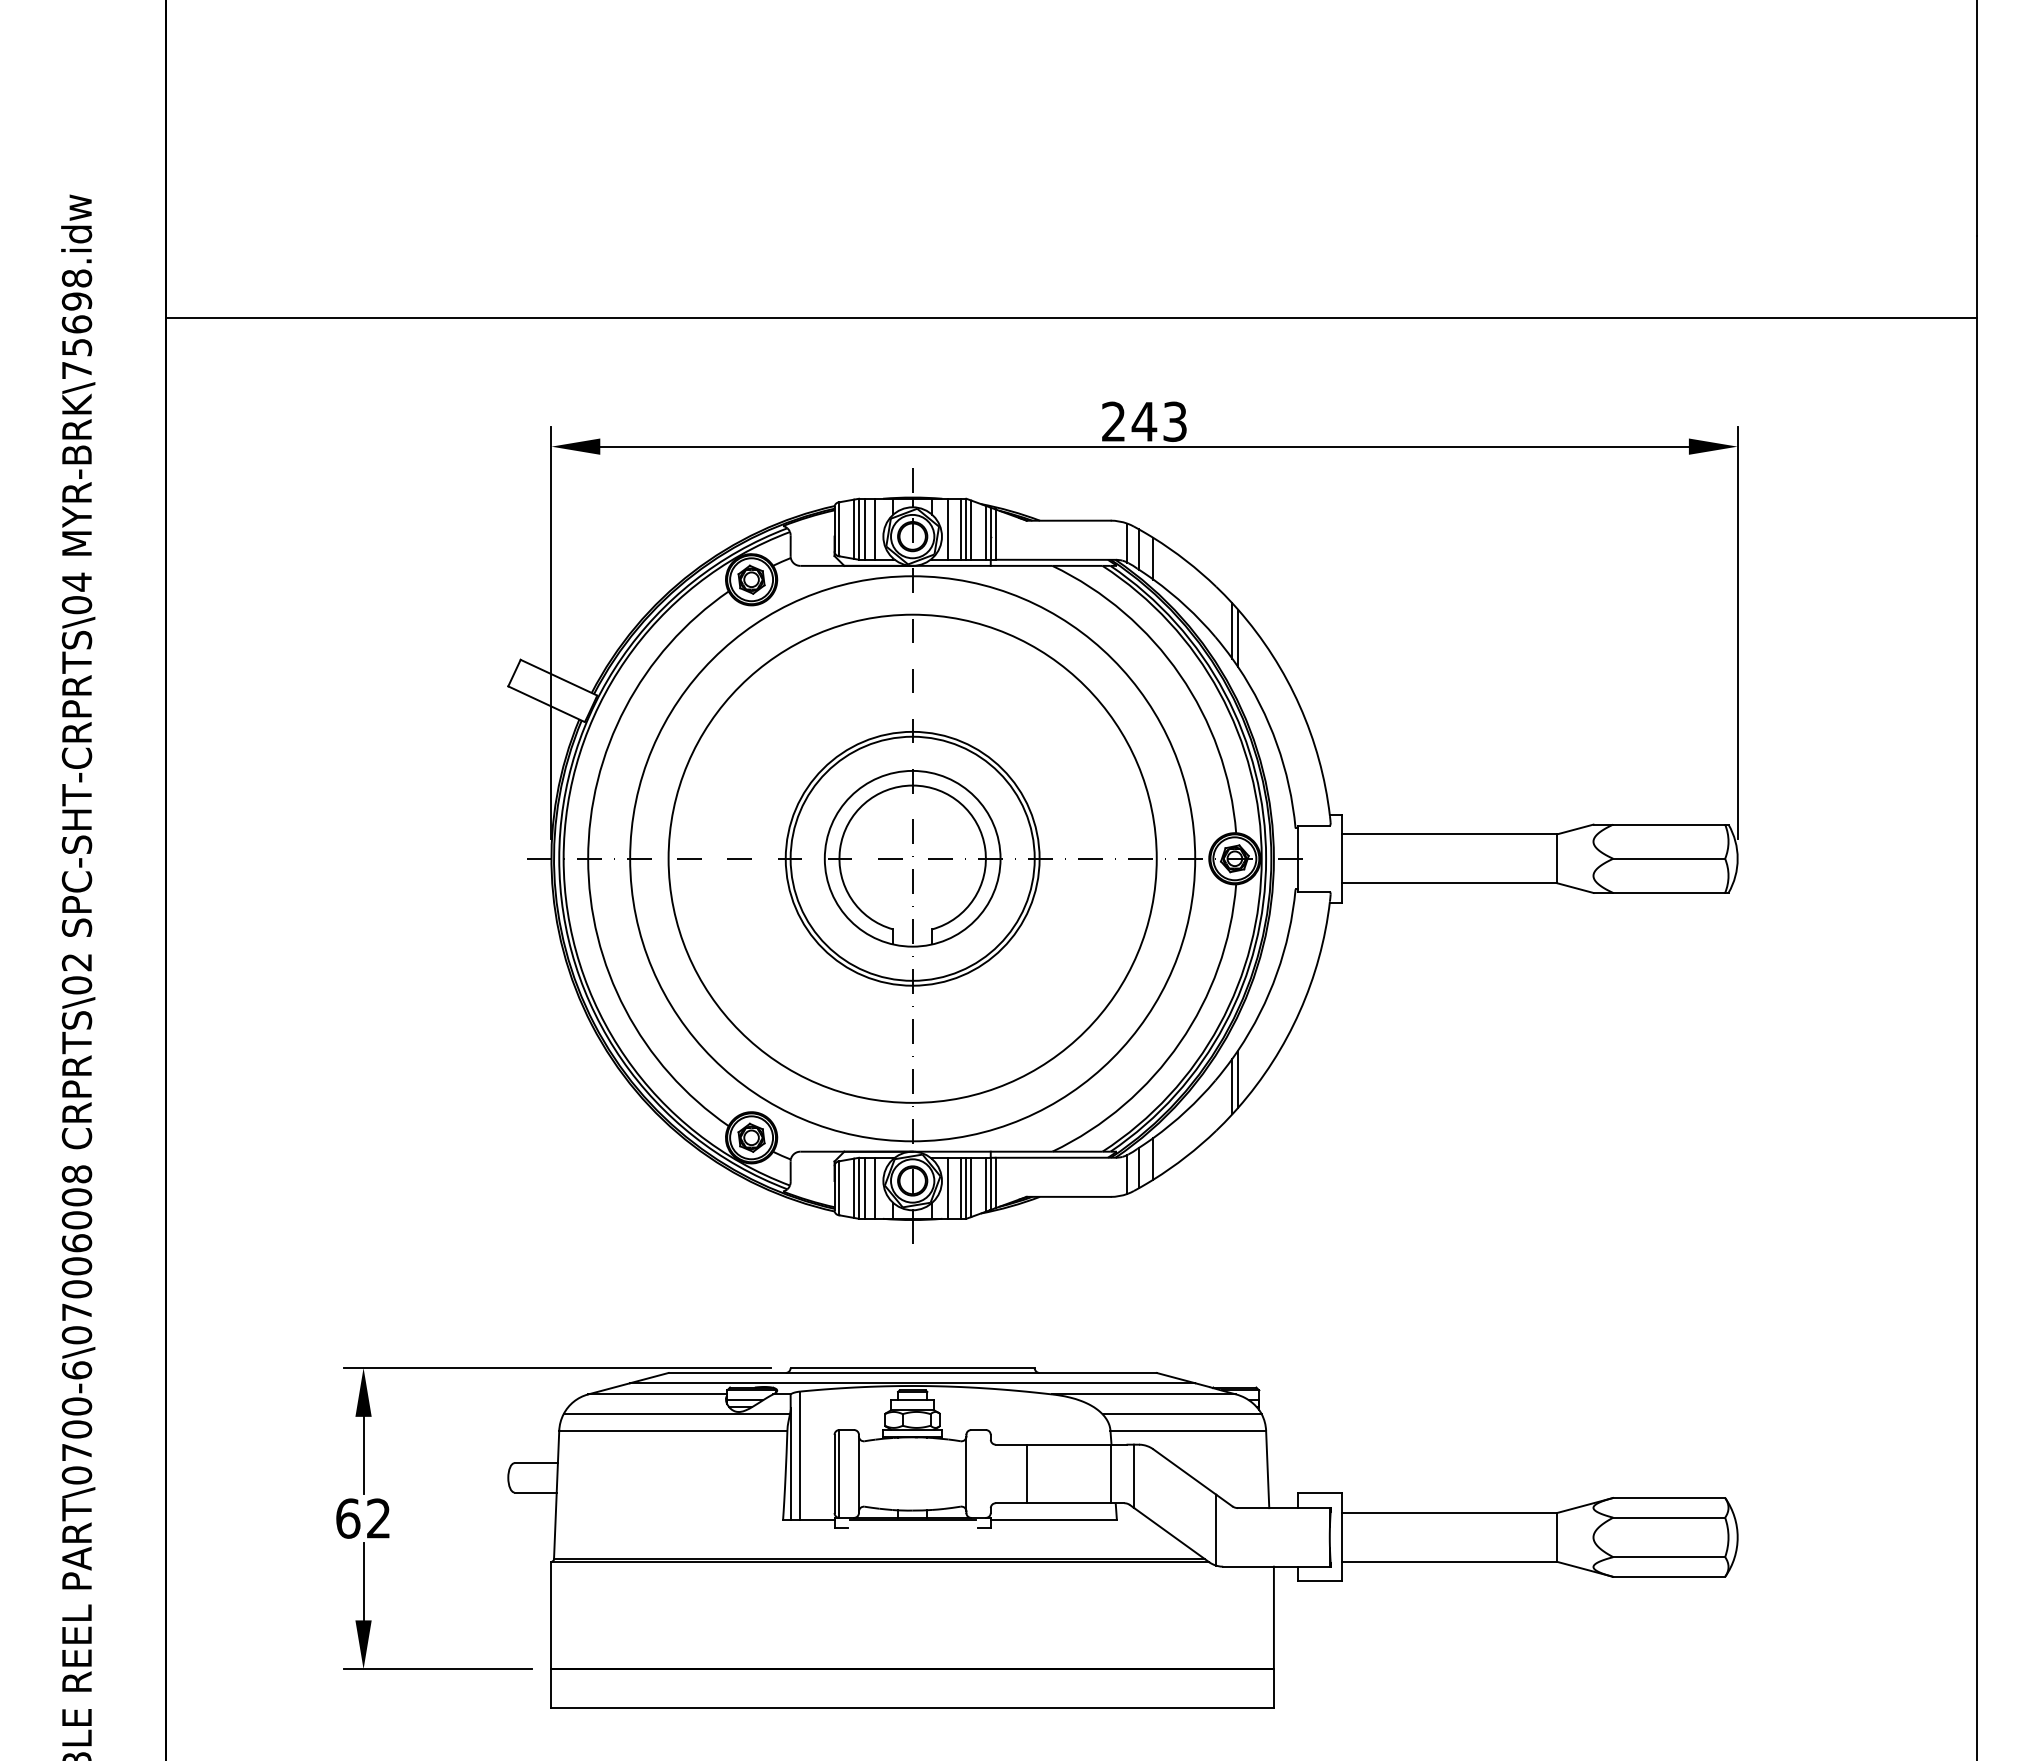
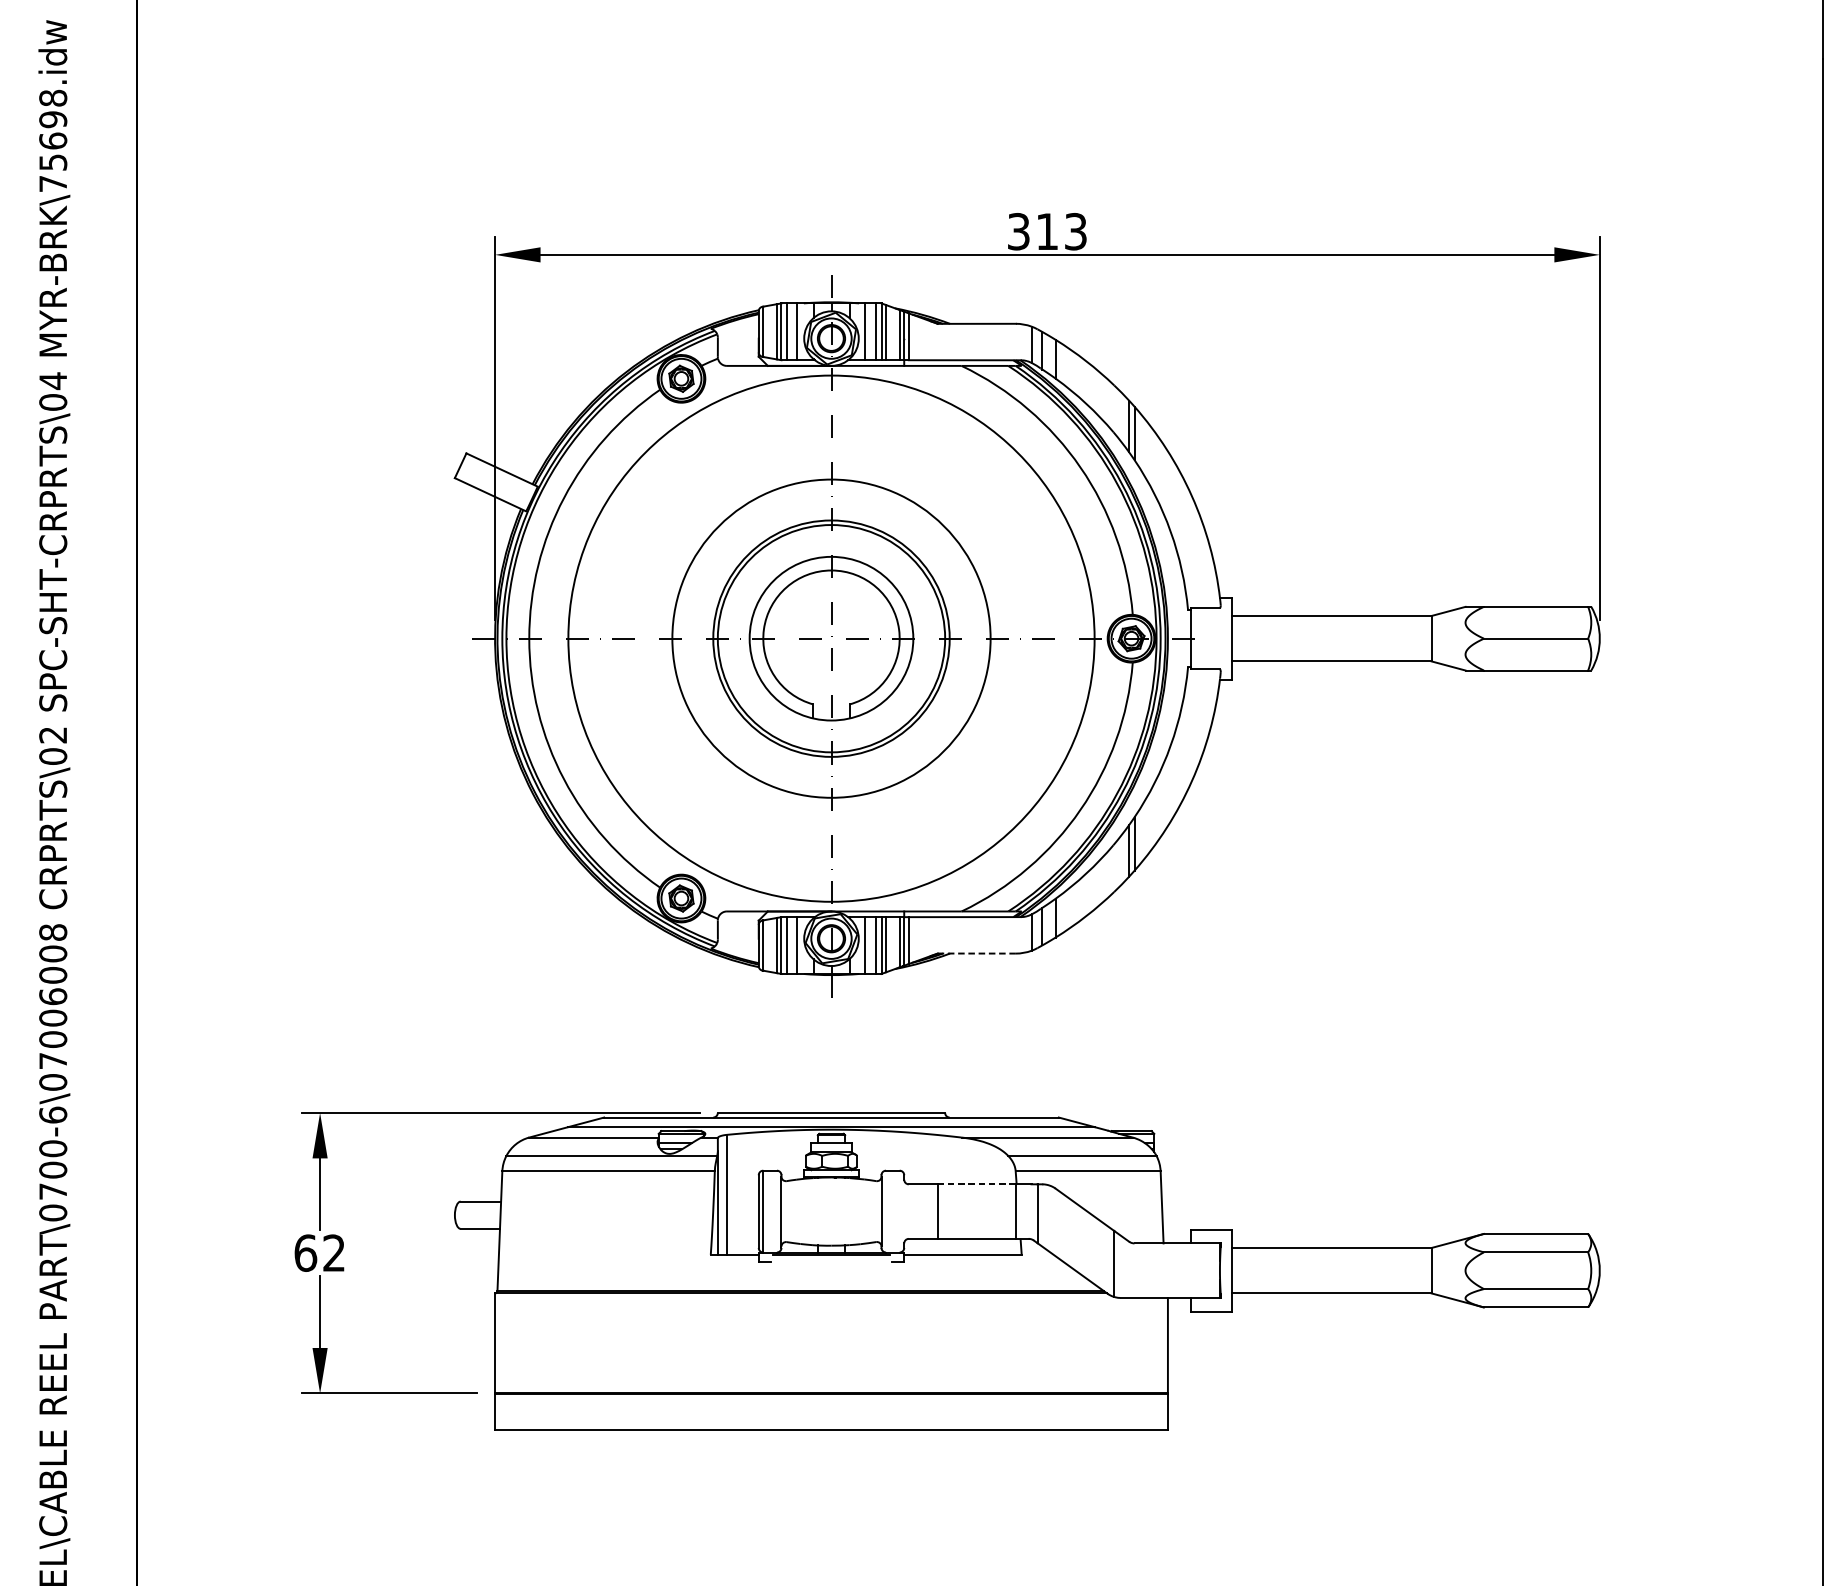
line: (1071, 317) -> (979, 134), removed
text: (1129, 421) -> (1033, 231), 243 -> 313
circle: (912, 858) -> (831, 638), size x0.7
line: (1069, 1196) -> (977, 953), solid -> dashed
line: (1069, 1444) -> (977, 1184), solid -> dashed

